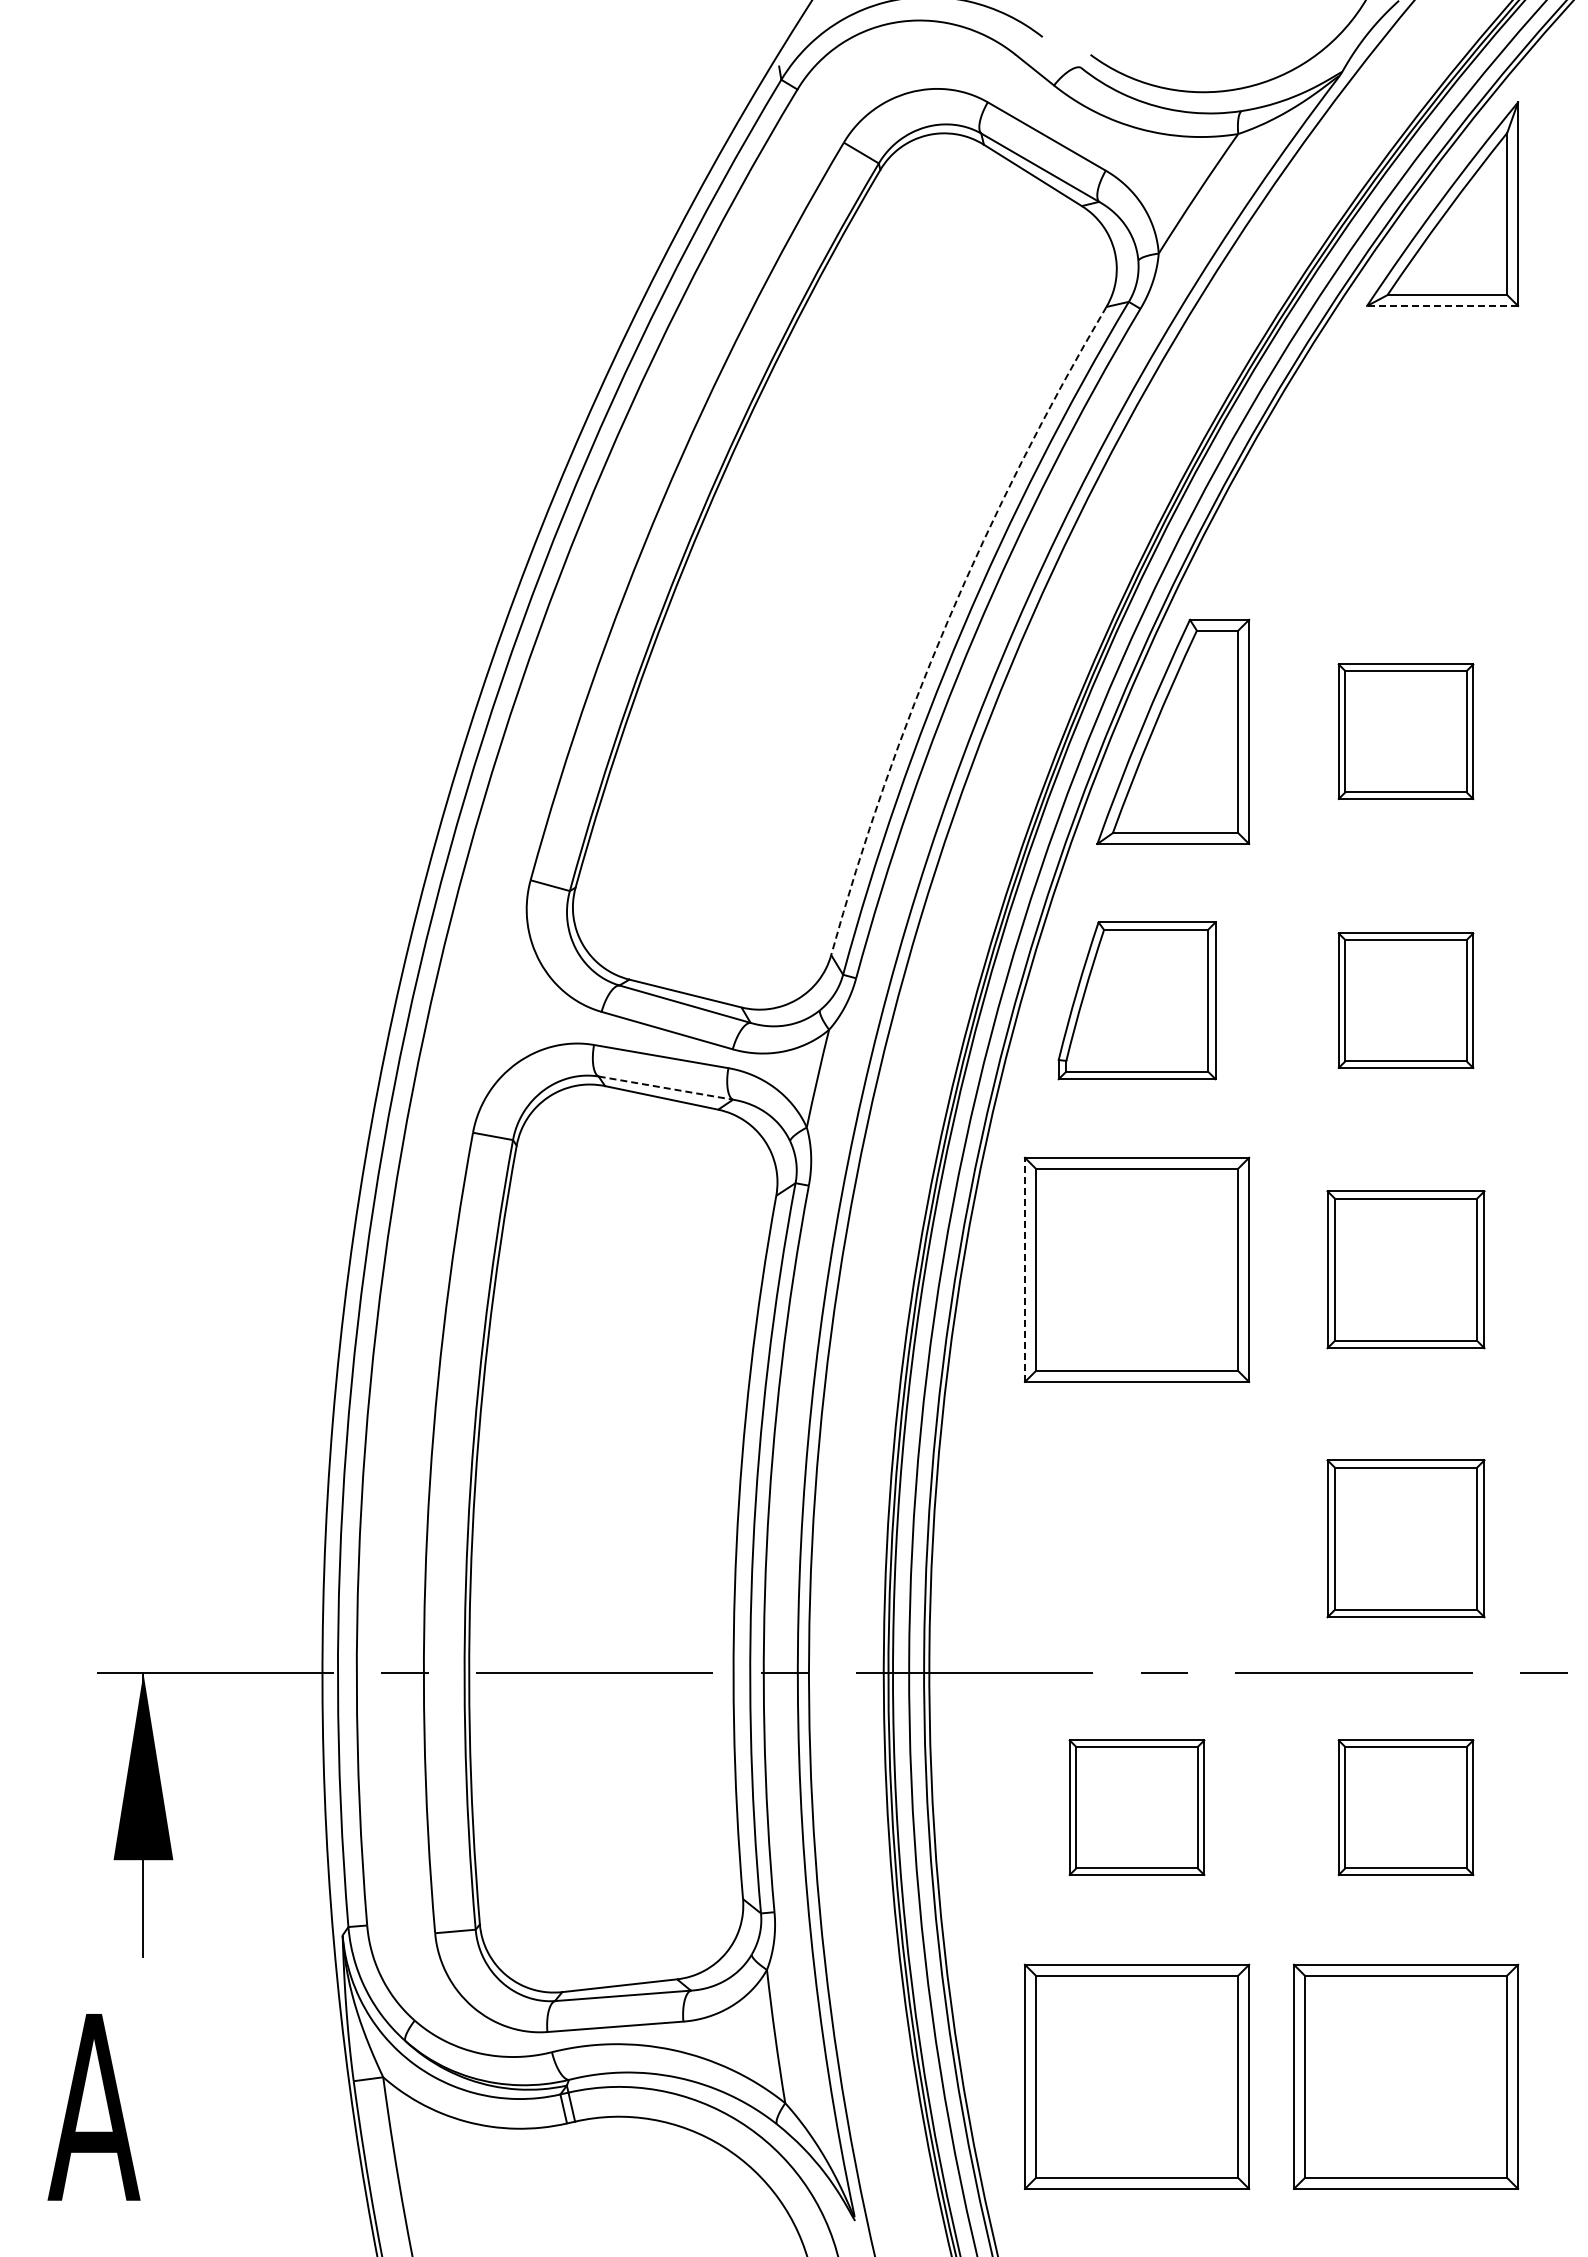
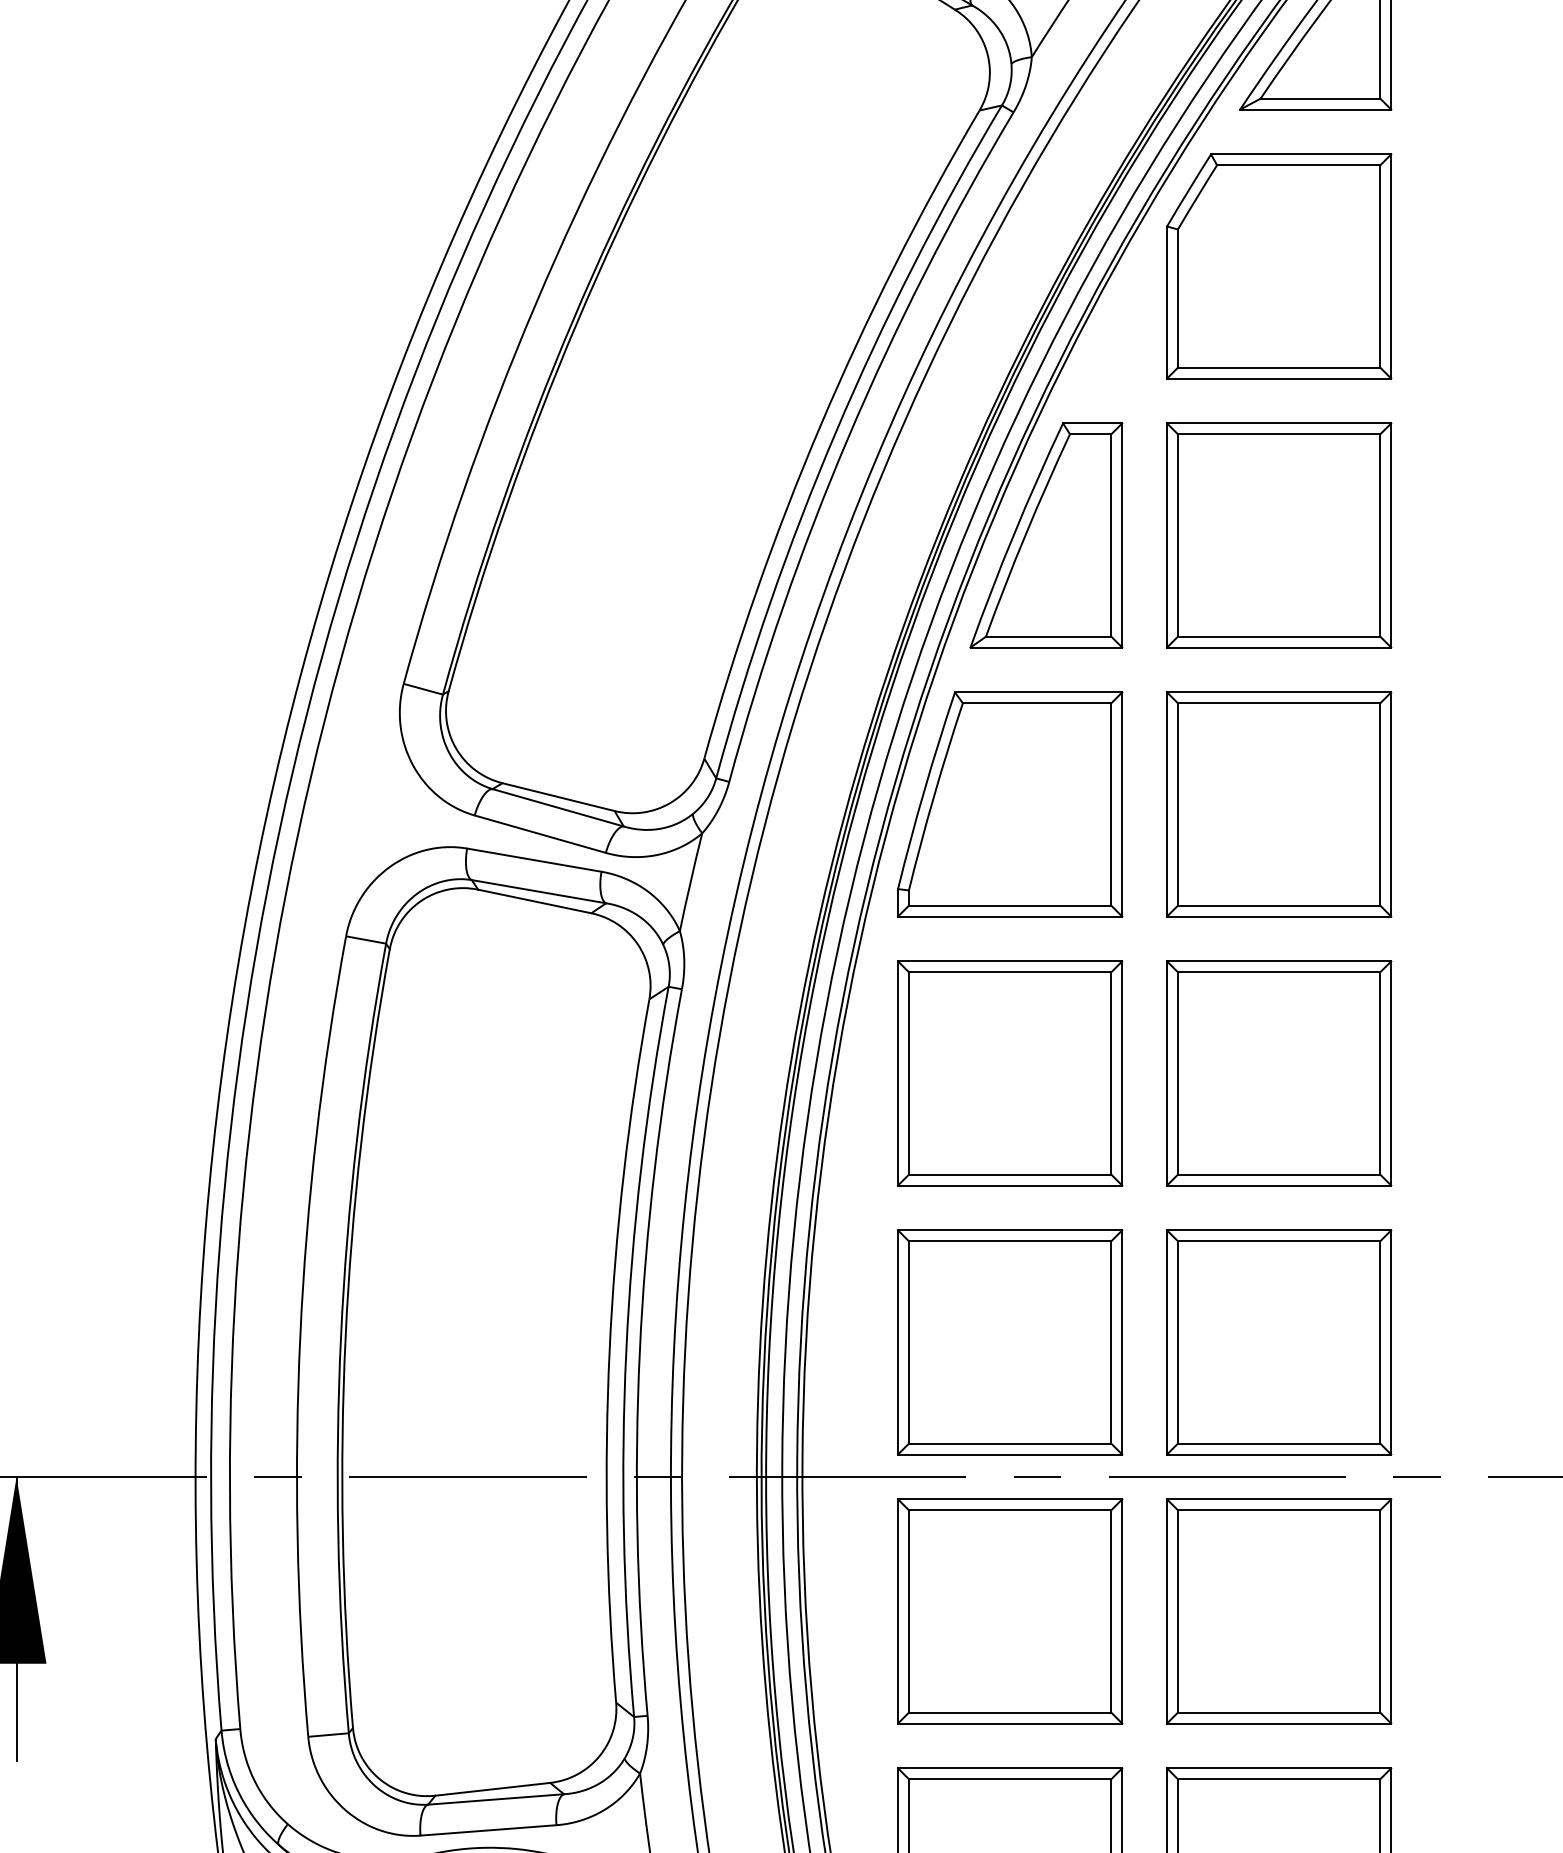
line: (1442, 306) -> (1315, 110), dashed -> solid
part: (1406, 462) -> (1279, 266), added
arc: (947, 622) -> (820, 426), dashed -> solid
part: (1405, 731) -> (1278, 535), size x1.67
part: (1137, 1000) -> (1010, 804), size x1.43
part: (1405, 1000) -> (1278, 804), size x1.67
line: (666, 1088) -> (539, 892), dashed -> solid
line: (1024, 1269) -> (897, 1073), dashed -> solid
part: (1405, 1269) -> (1278, 1073), size x1.43
part: (1136, 1538) -> (1009, 1342), added
part: (1405, 1538) -> (1278, 1342), size x1.43
part: (1136, 1807) -> (1009, 1611), size x1.67
part: (1405, 1807) -> (1278, 1611), size x1.67

